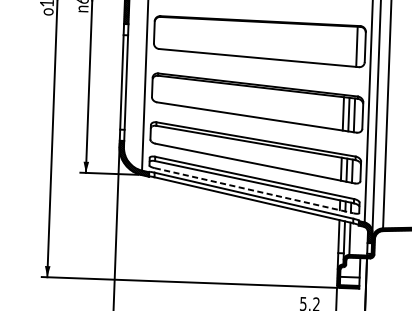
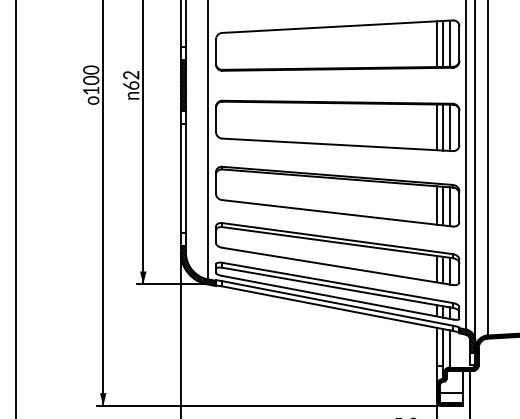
line: (346, 46) -> (437, 127), added
line: (351, 46) -> (443, 127), added
line: (254, 190) -> (338, 297), dashed -> solid

